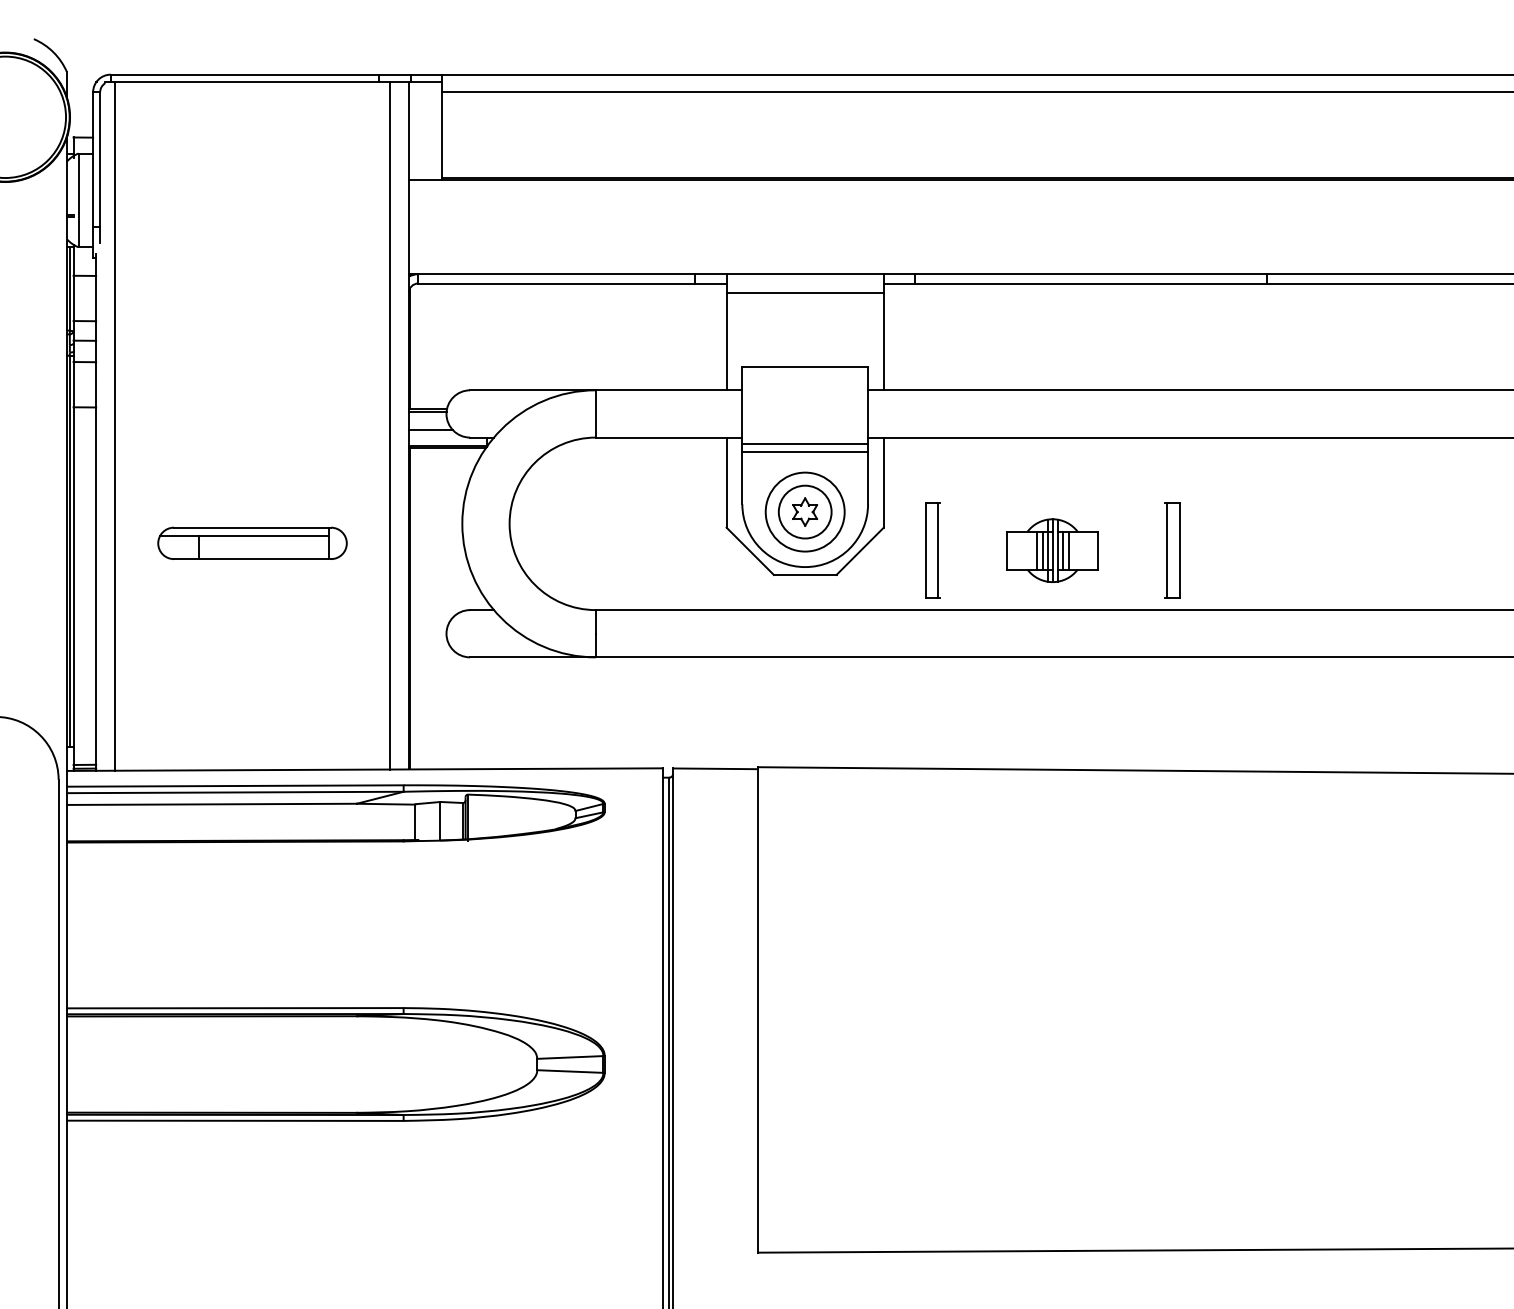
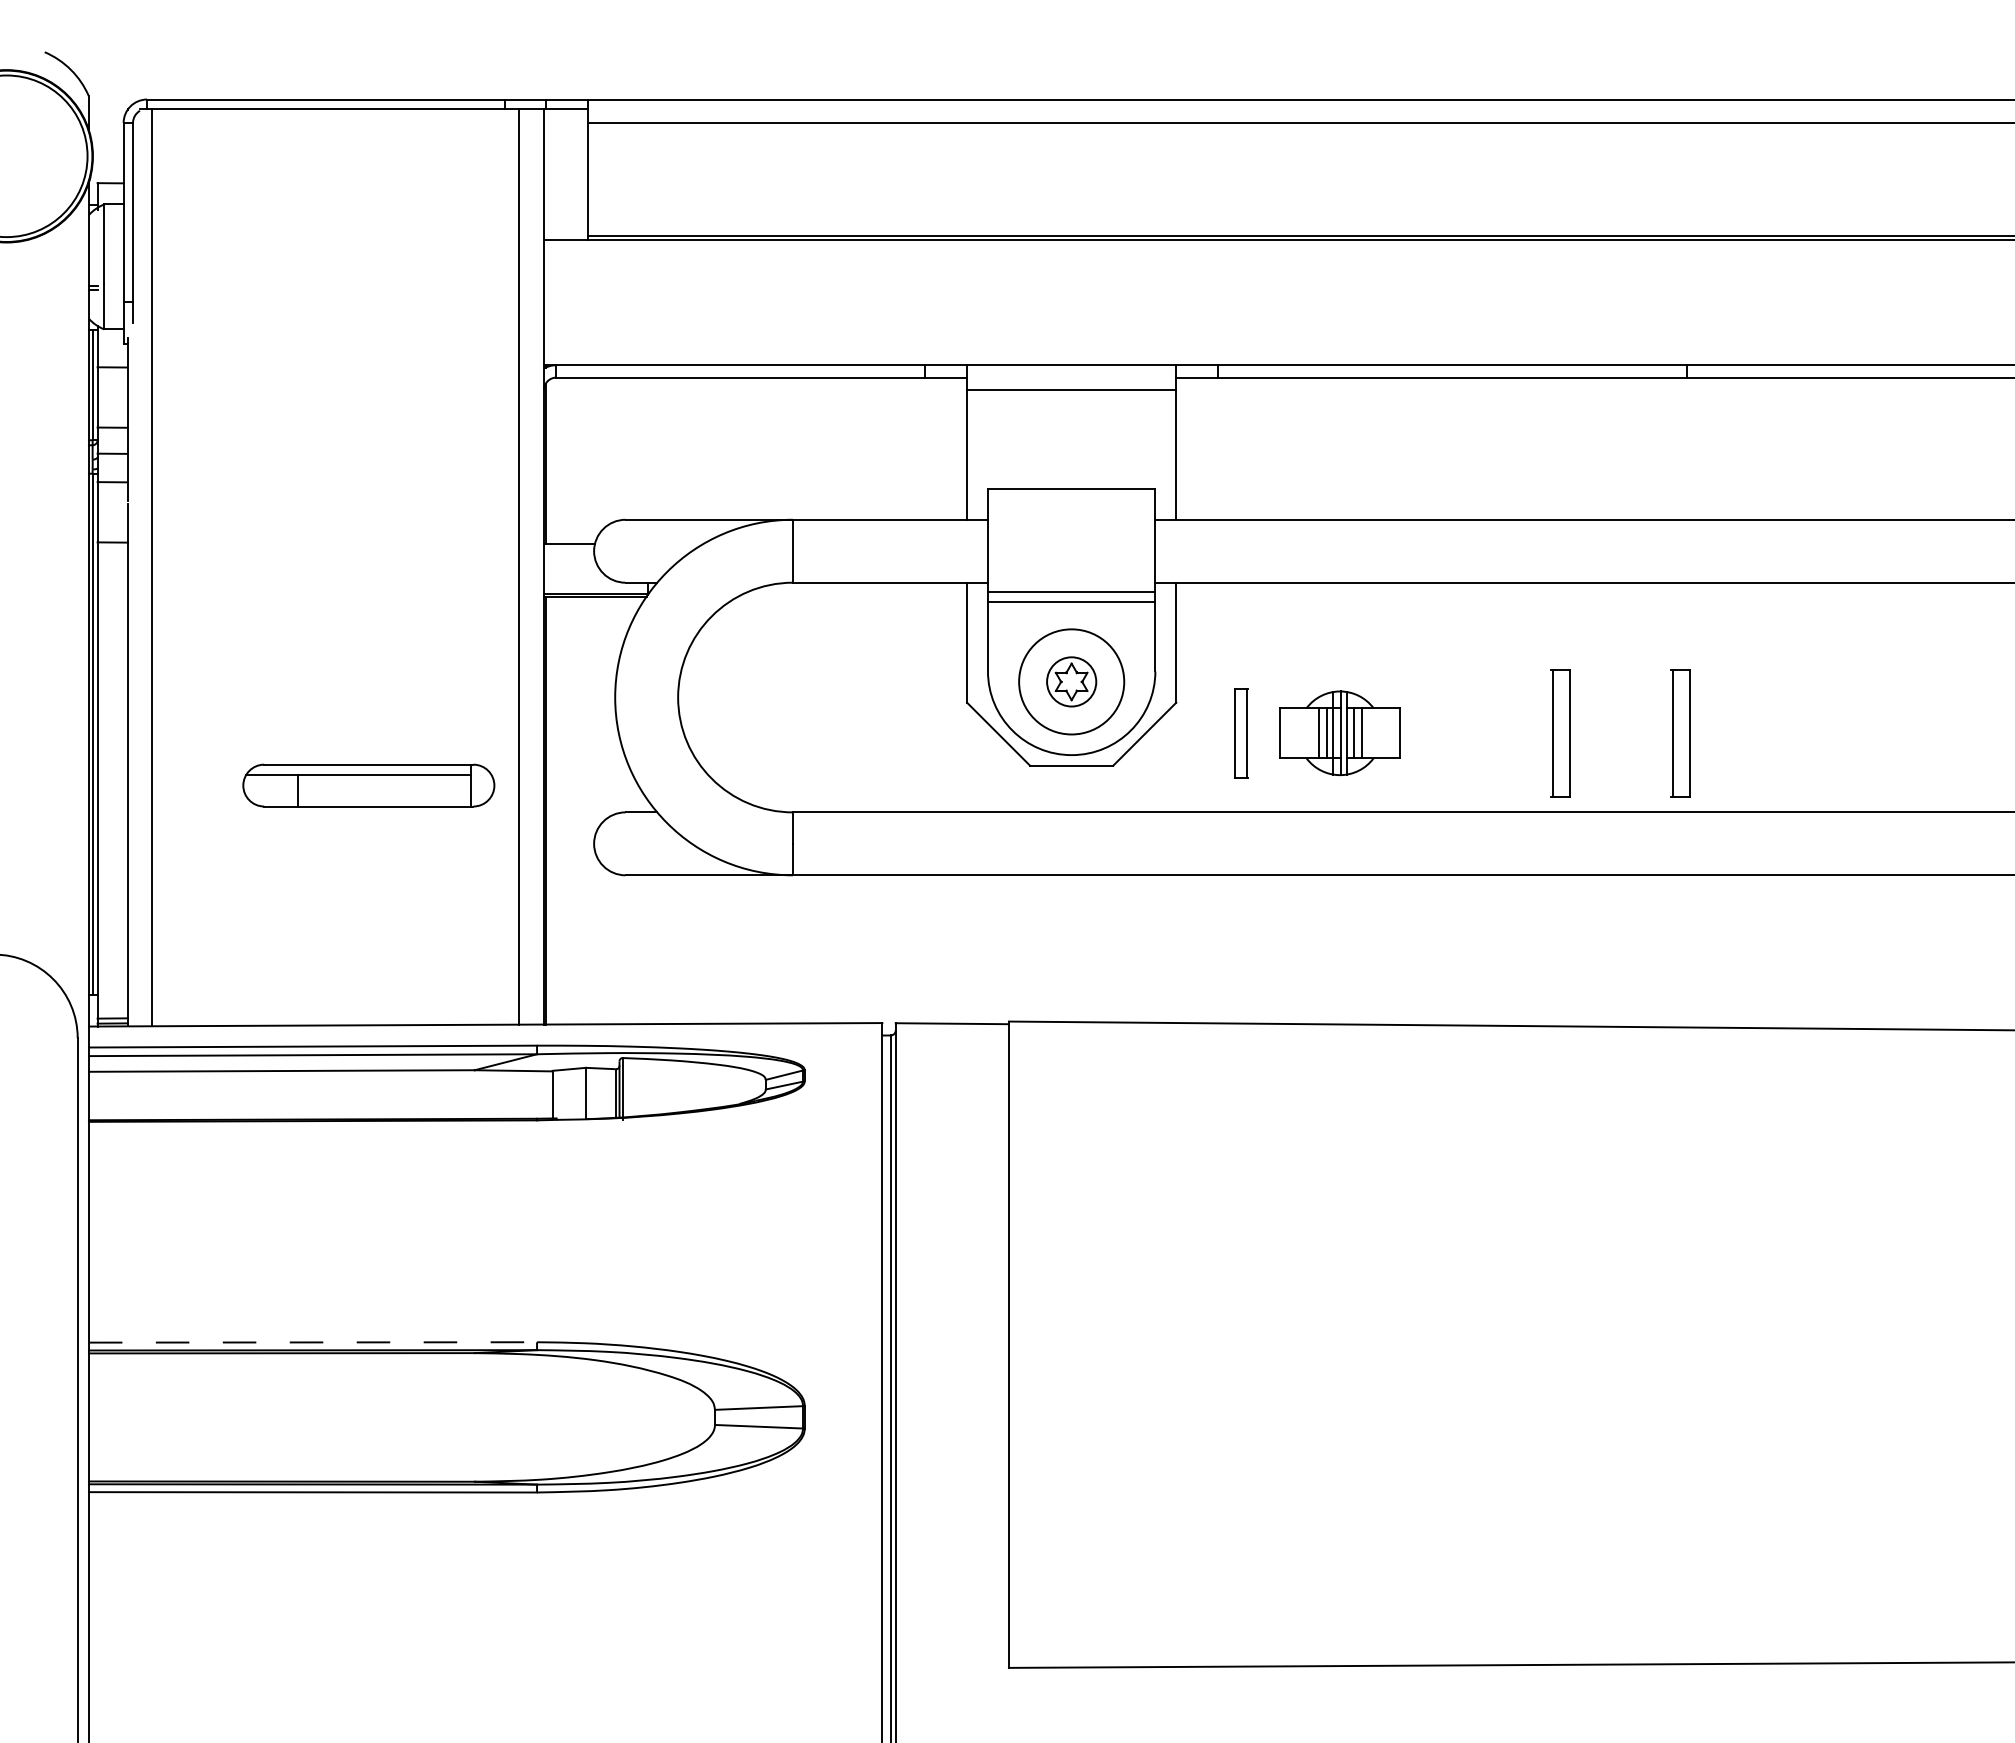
line: (428, 411) -> (569, 548), removed
line: (431, 429) -> (573, 572), removed
circle: (805, 511) -> (1071, 681), size x0.7
part: (252, 543) -> (368, 785), moved
part: (932, 550) -> (1241, 733), size x0.7
part: (1052, 550) -> (1339, 732), moved
part: (1262, 550) -> (1680, 733), added
line: (235, 1008) -> (313, 1342), solid -> dashed

